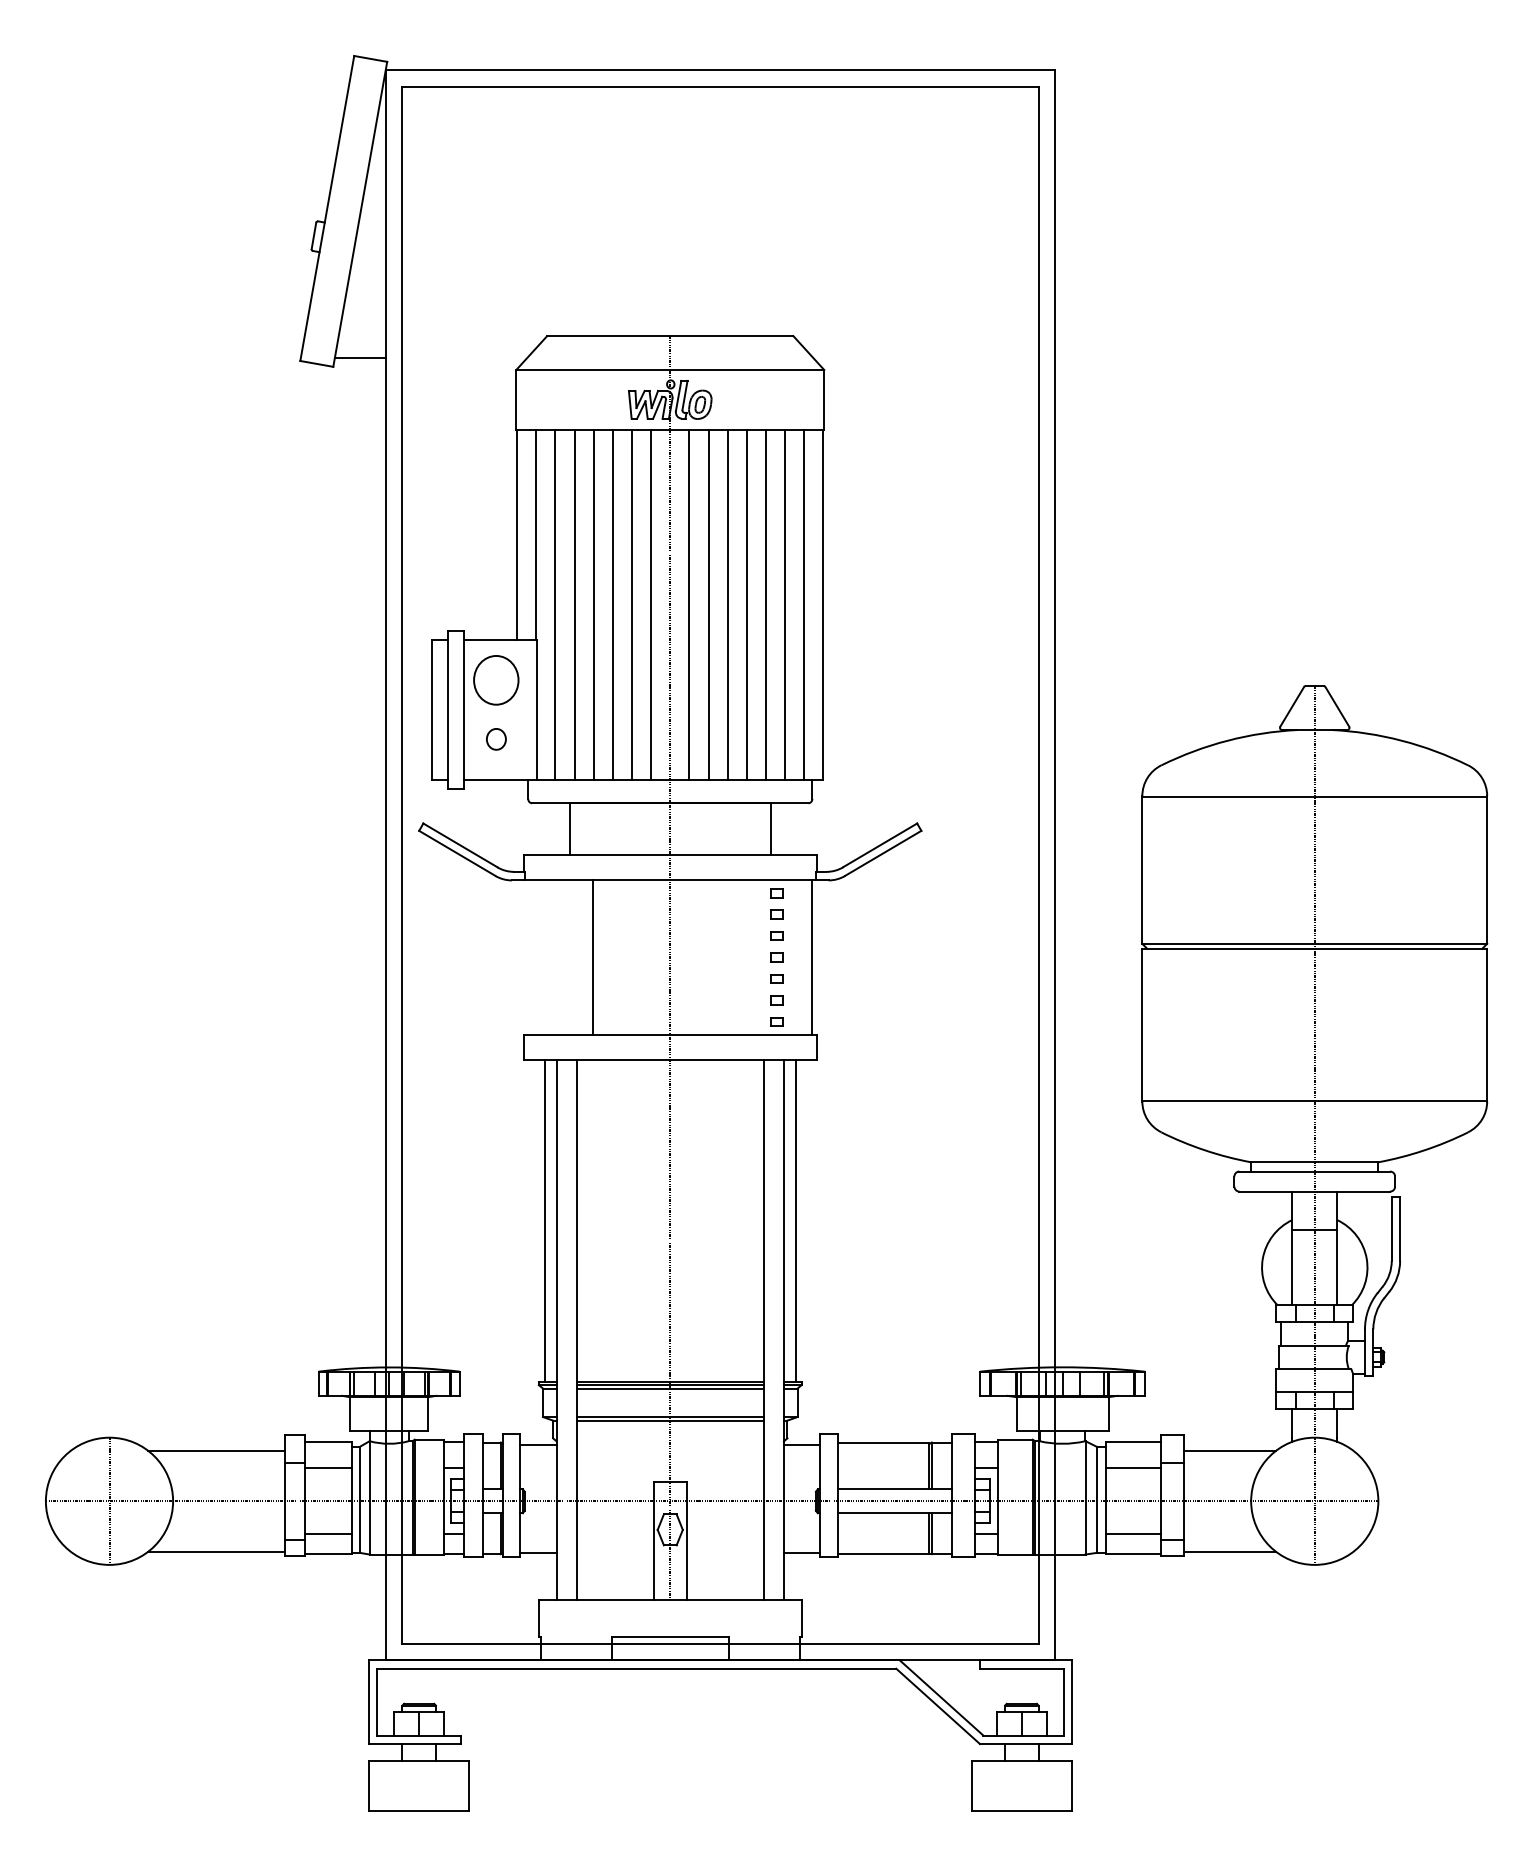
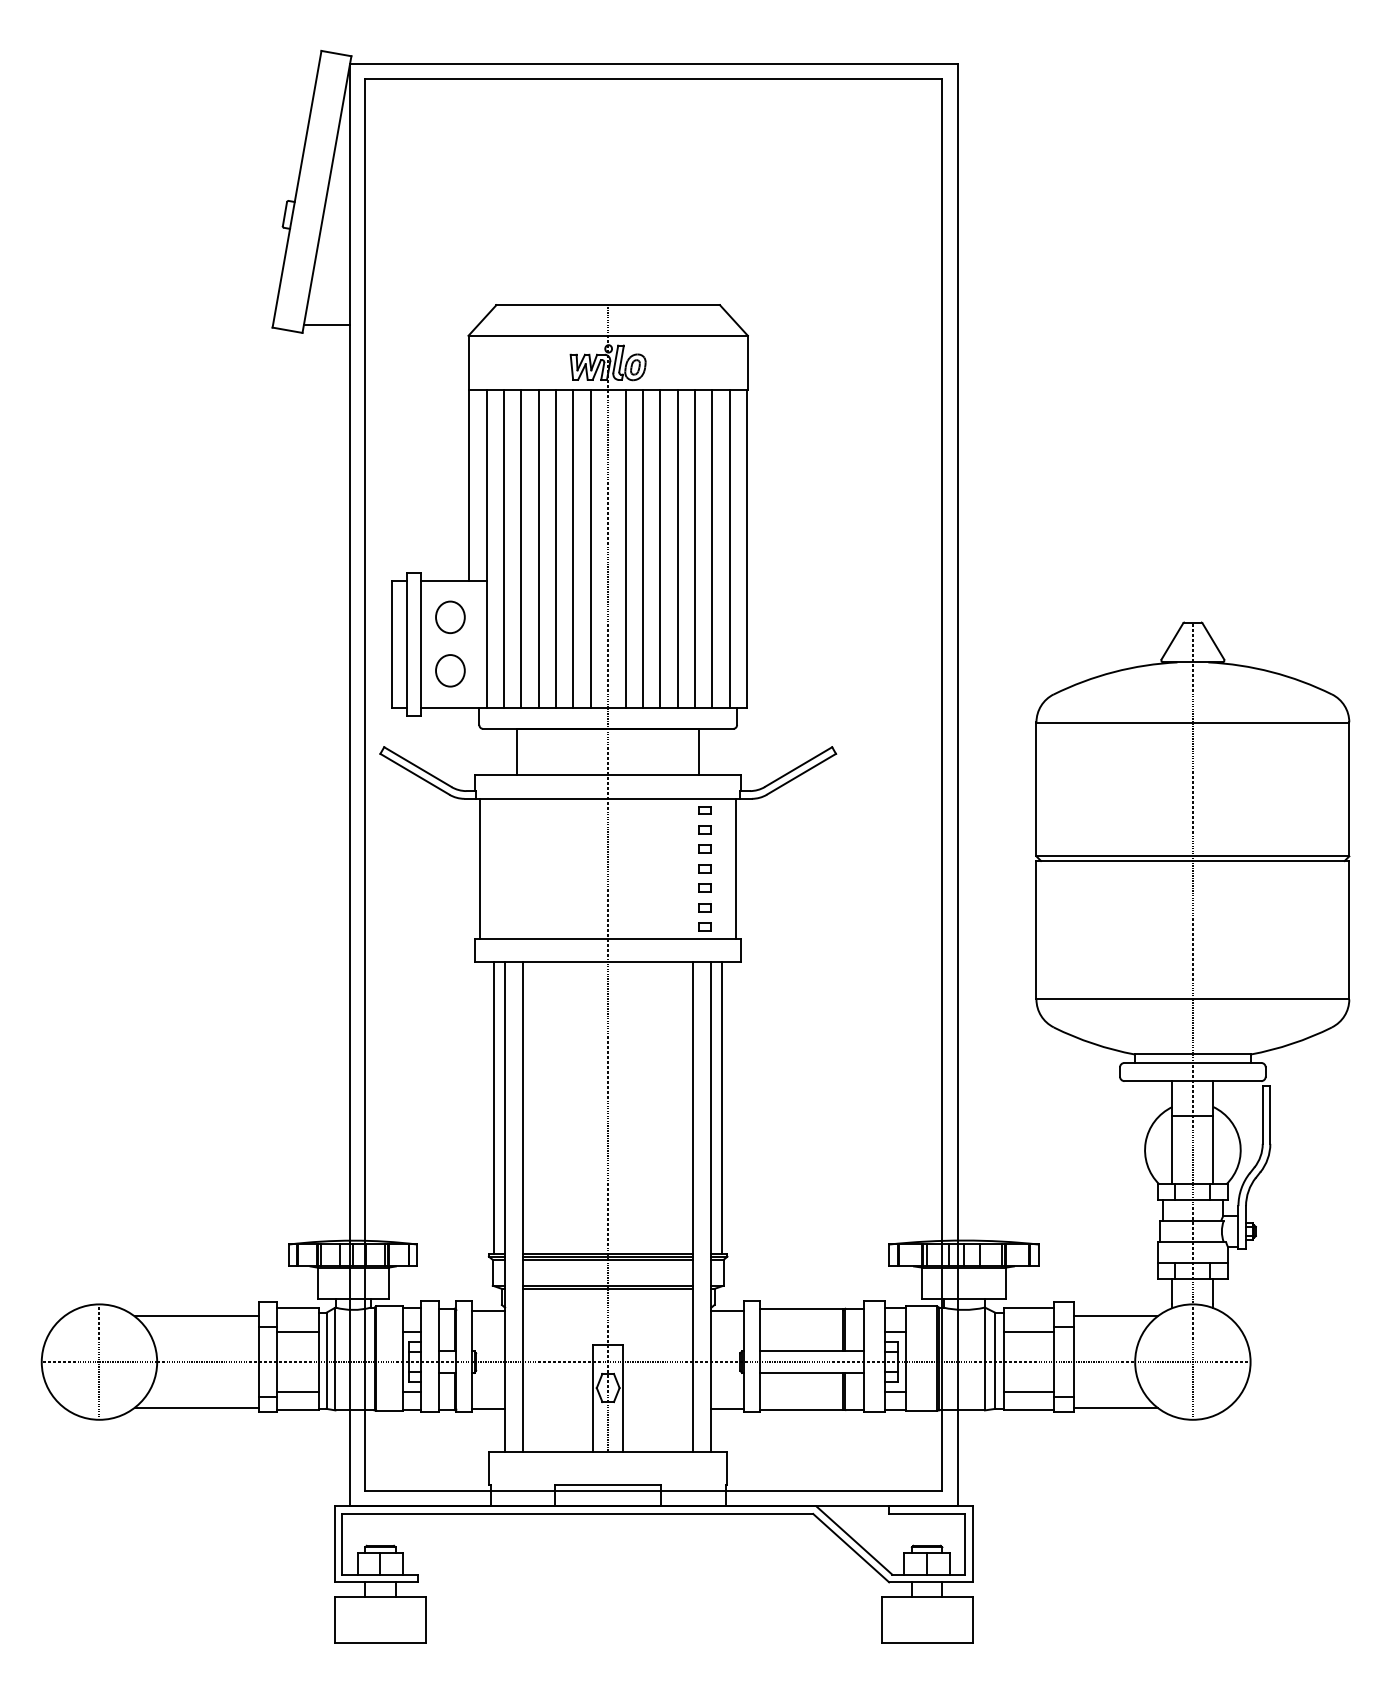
part: (496, 680) -> (450, 617), size x0.71
part: (496, 739) -> (450, 671), size x1.67
line: (593, 957) -> (480, 868), moved

